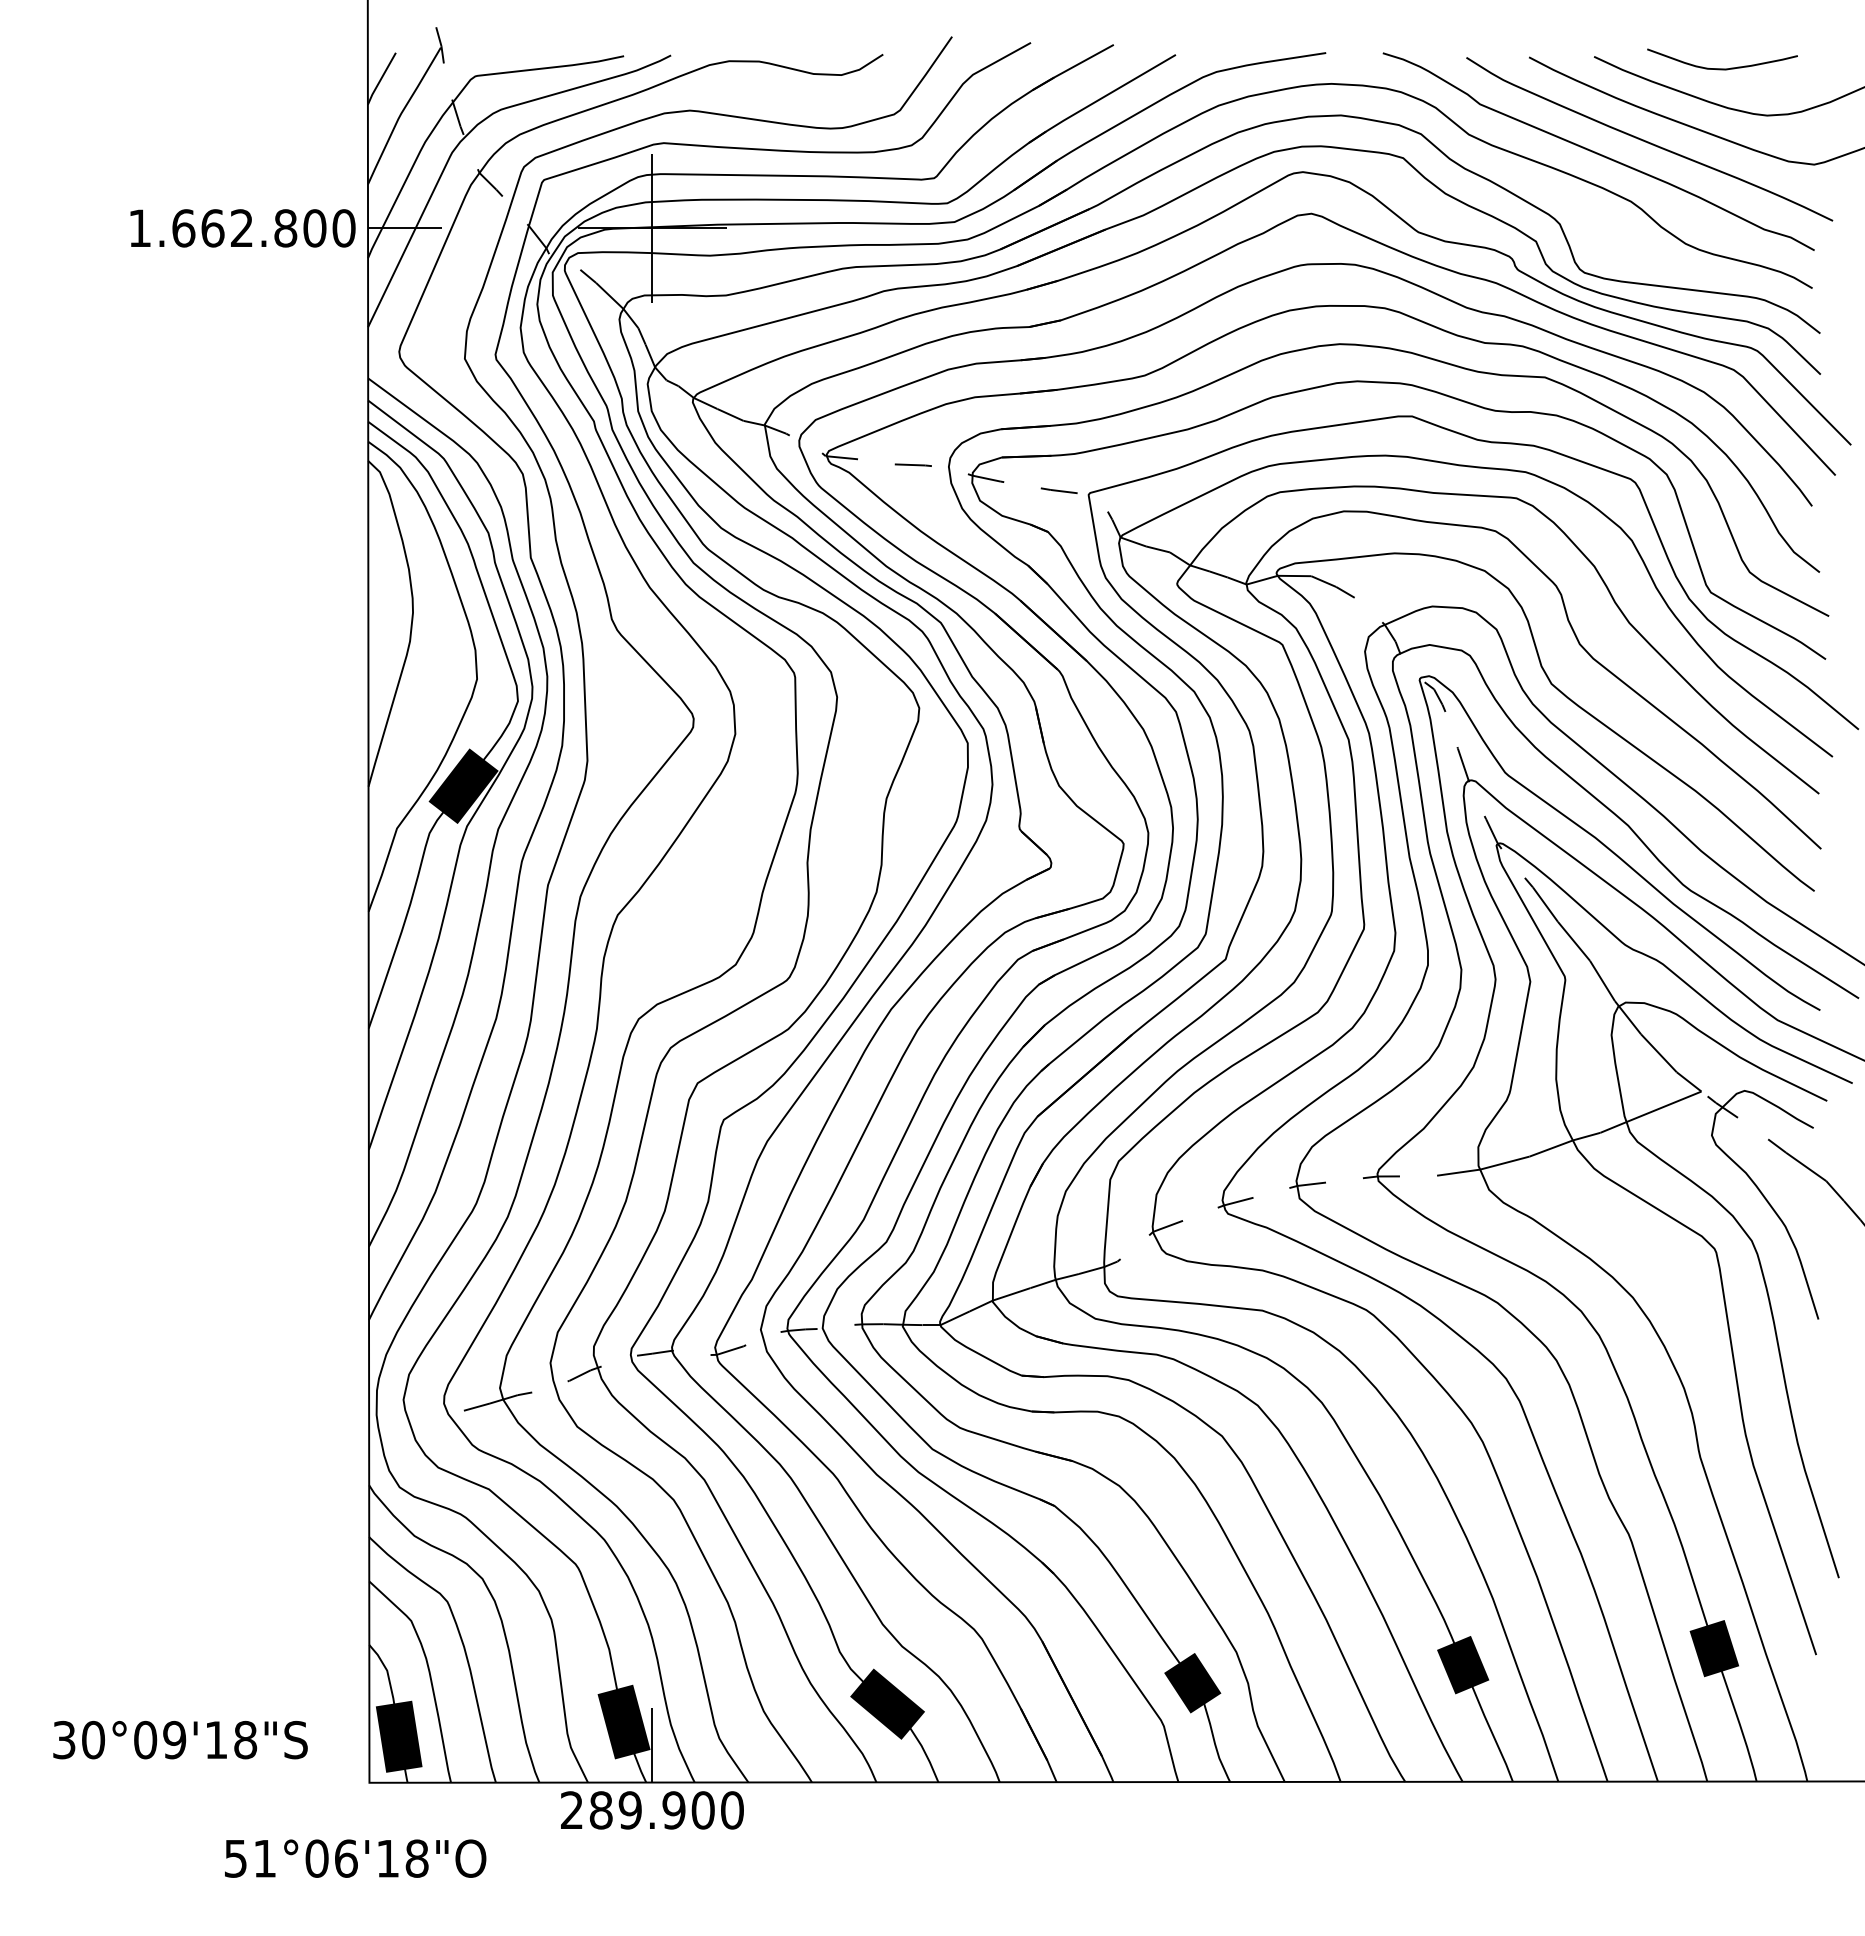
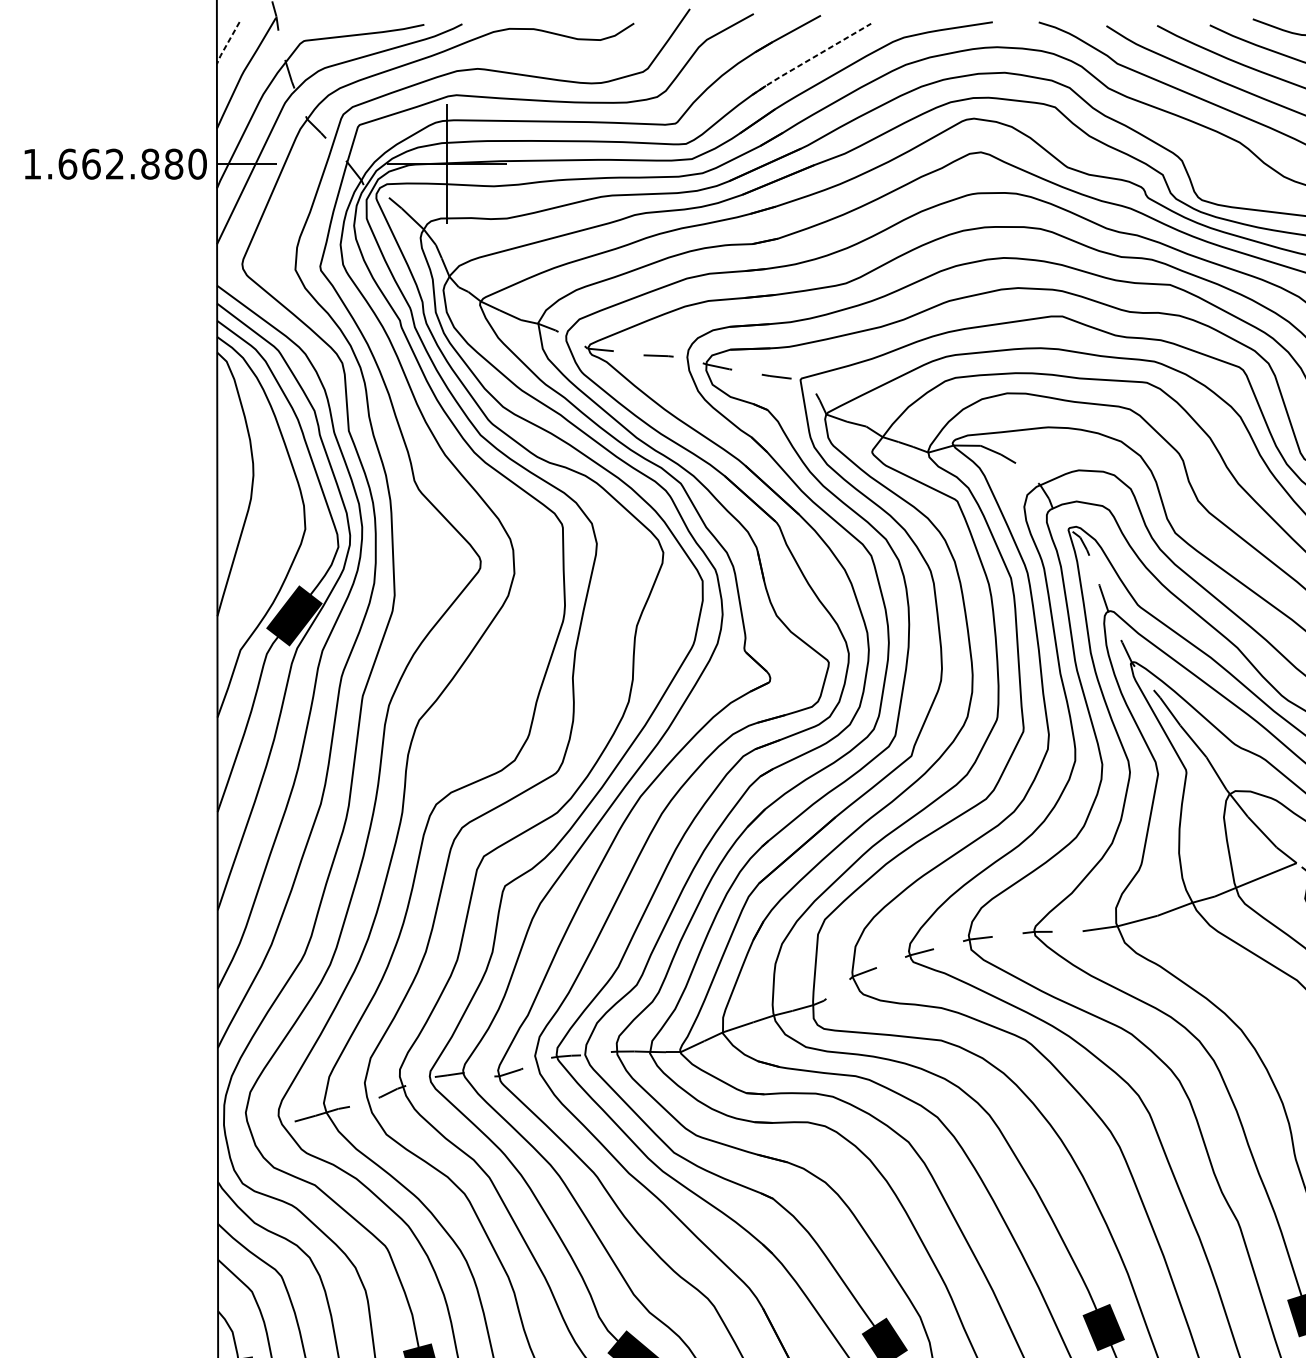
line: (380, 79) -> (227, 43), solid -> dashed
line: (1101, 98) -> (810, 59), solid -> dashed
text: (314, 228) -> (173, 164), 1.662.800 -> 1.662.880

